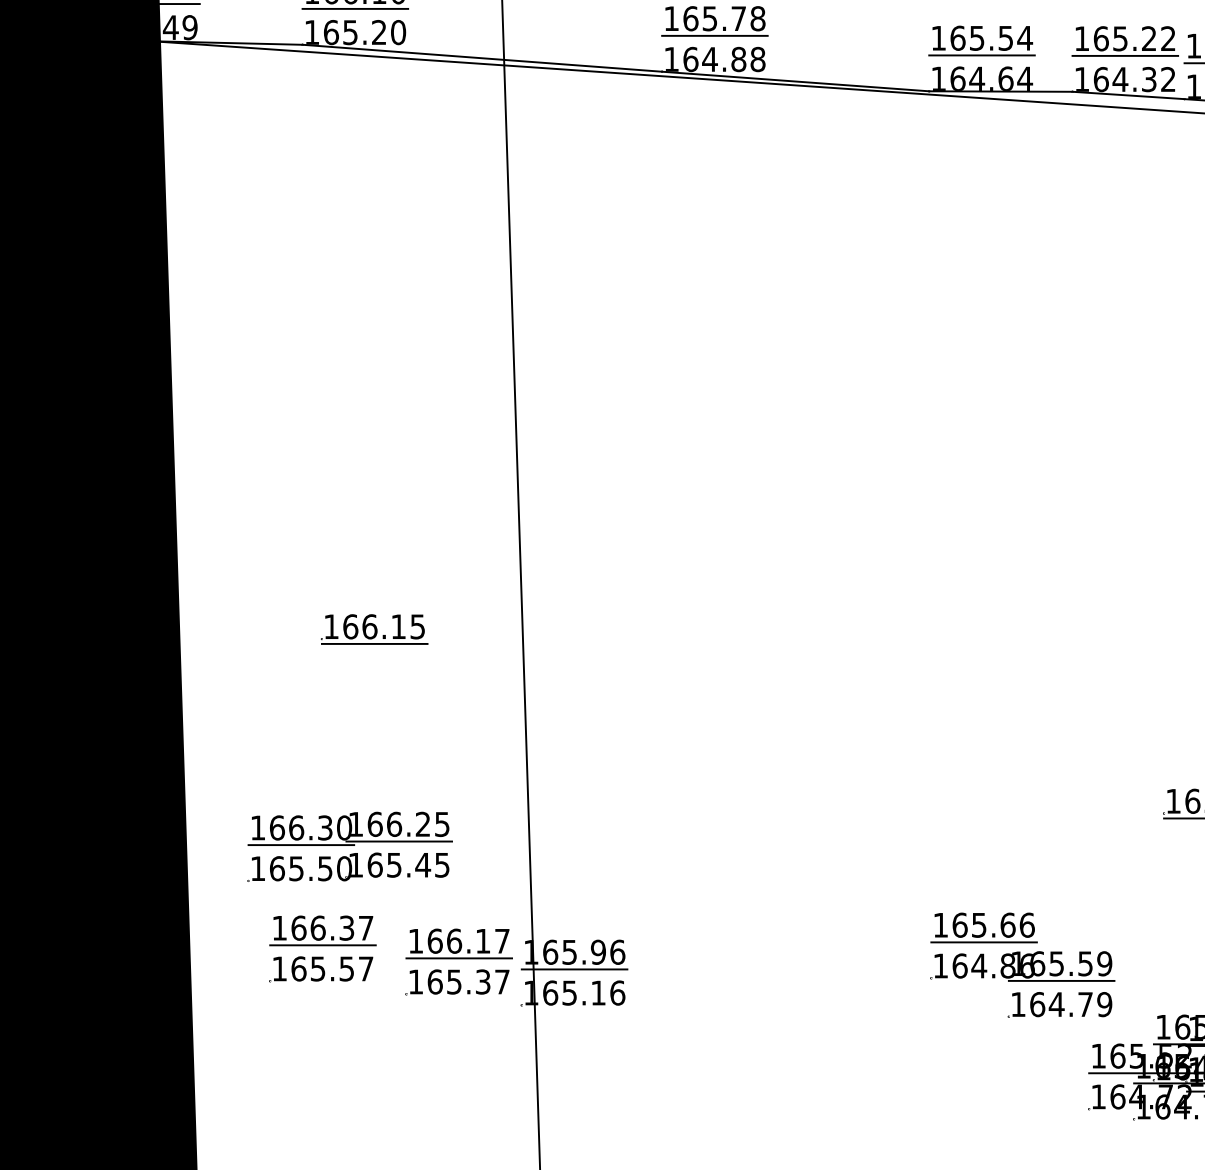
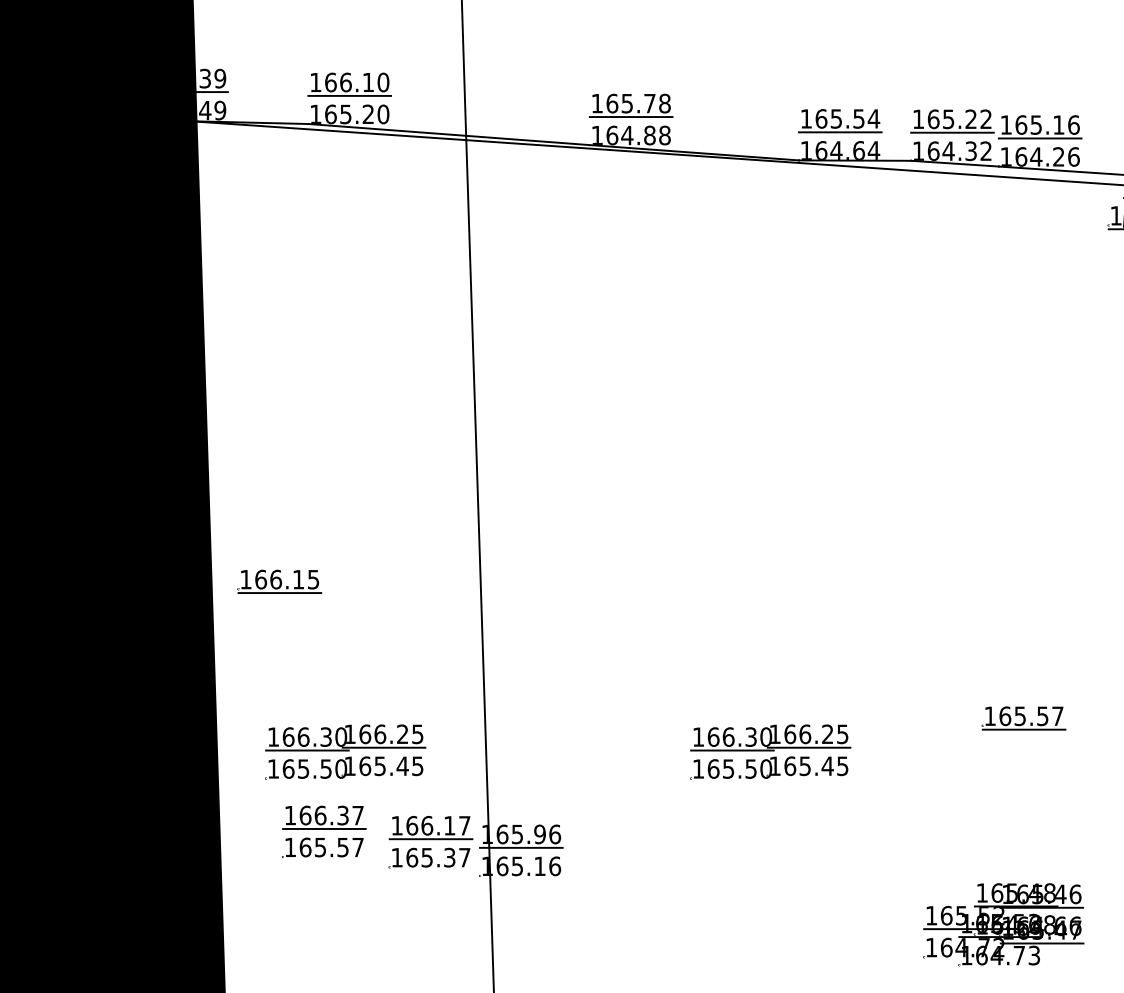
part: (374, 629) -> (279, 581), moved
part: (892, 846) -> (770, 751), added
part: (1021, 965) -> (871, 844), removed

